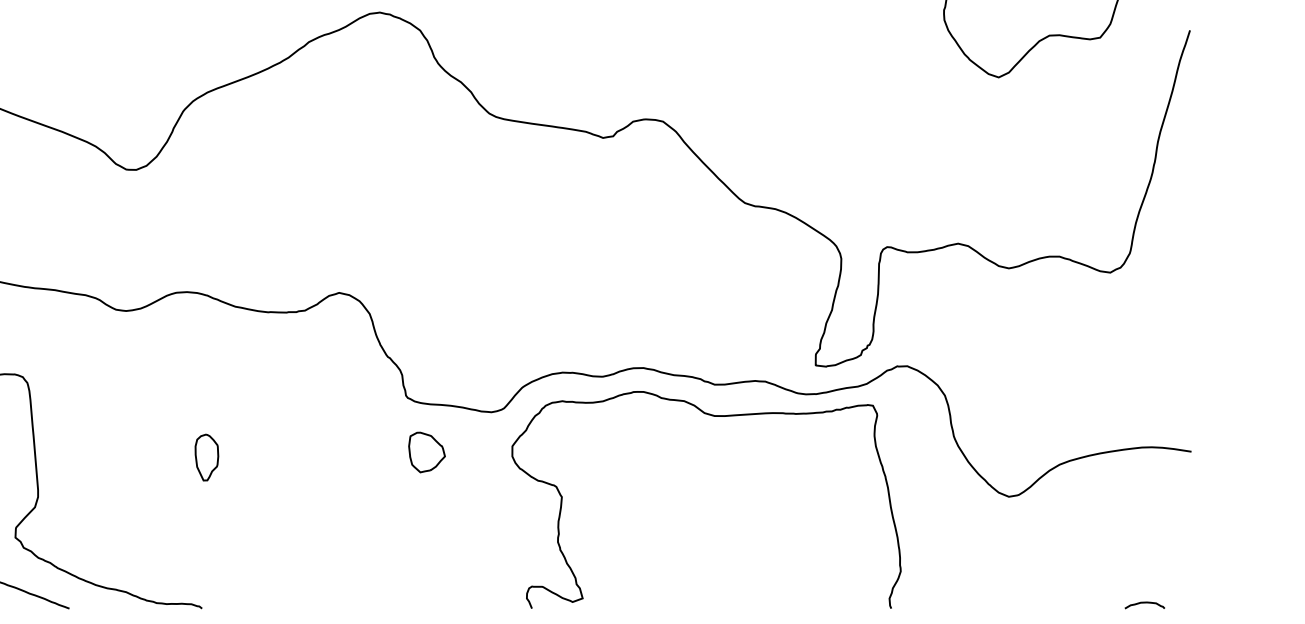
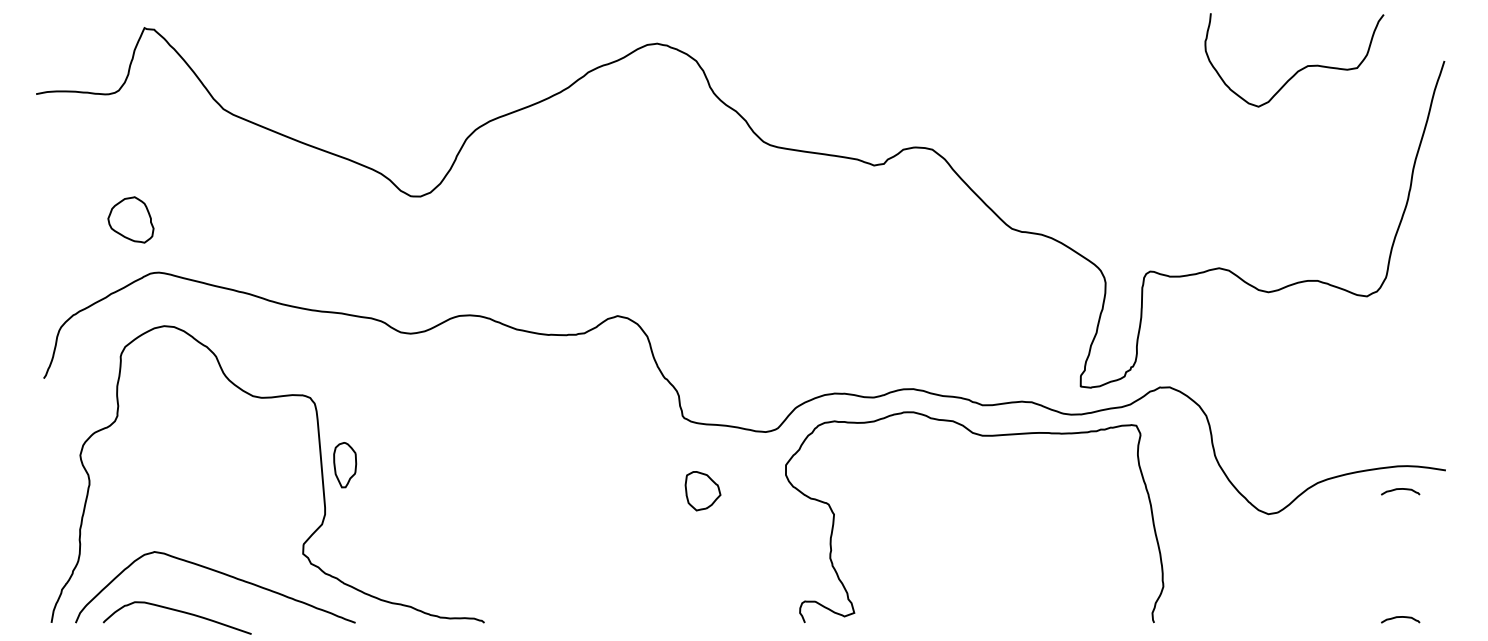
part: (426, 452) -> (702, 491), moved
part: (207, 457) -> (345, 465), moved
curve: (1144, 471) -> (1400, 489), added

